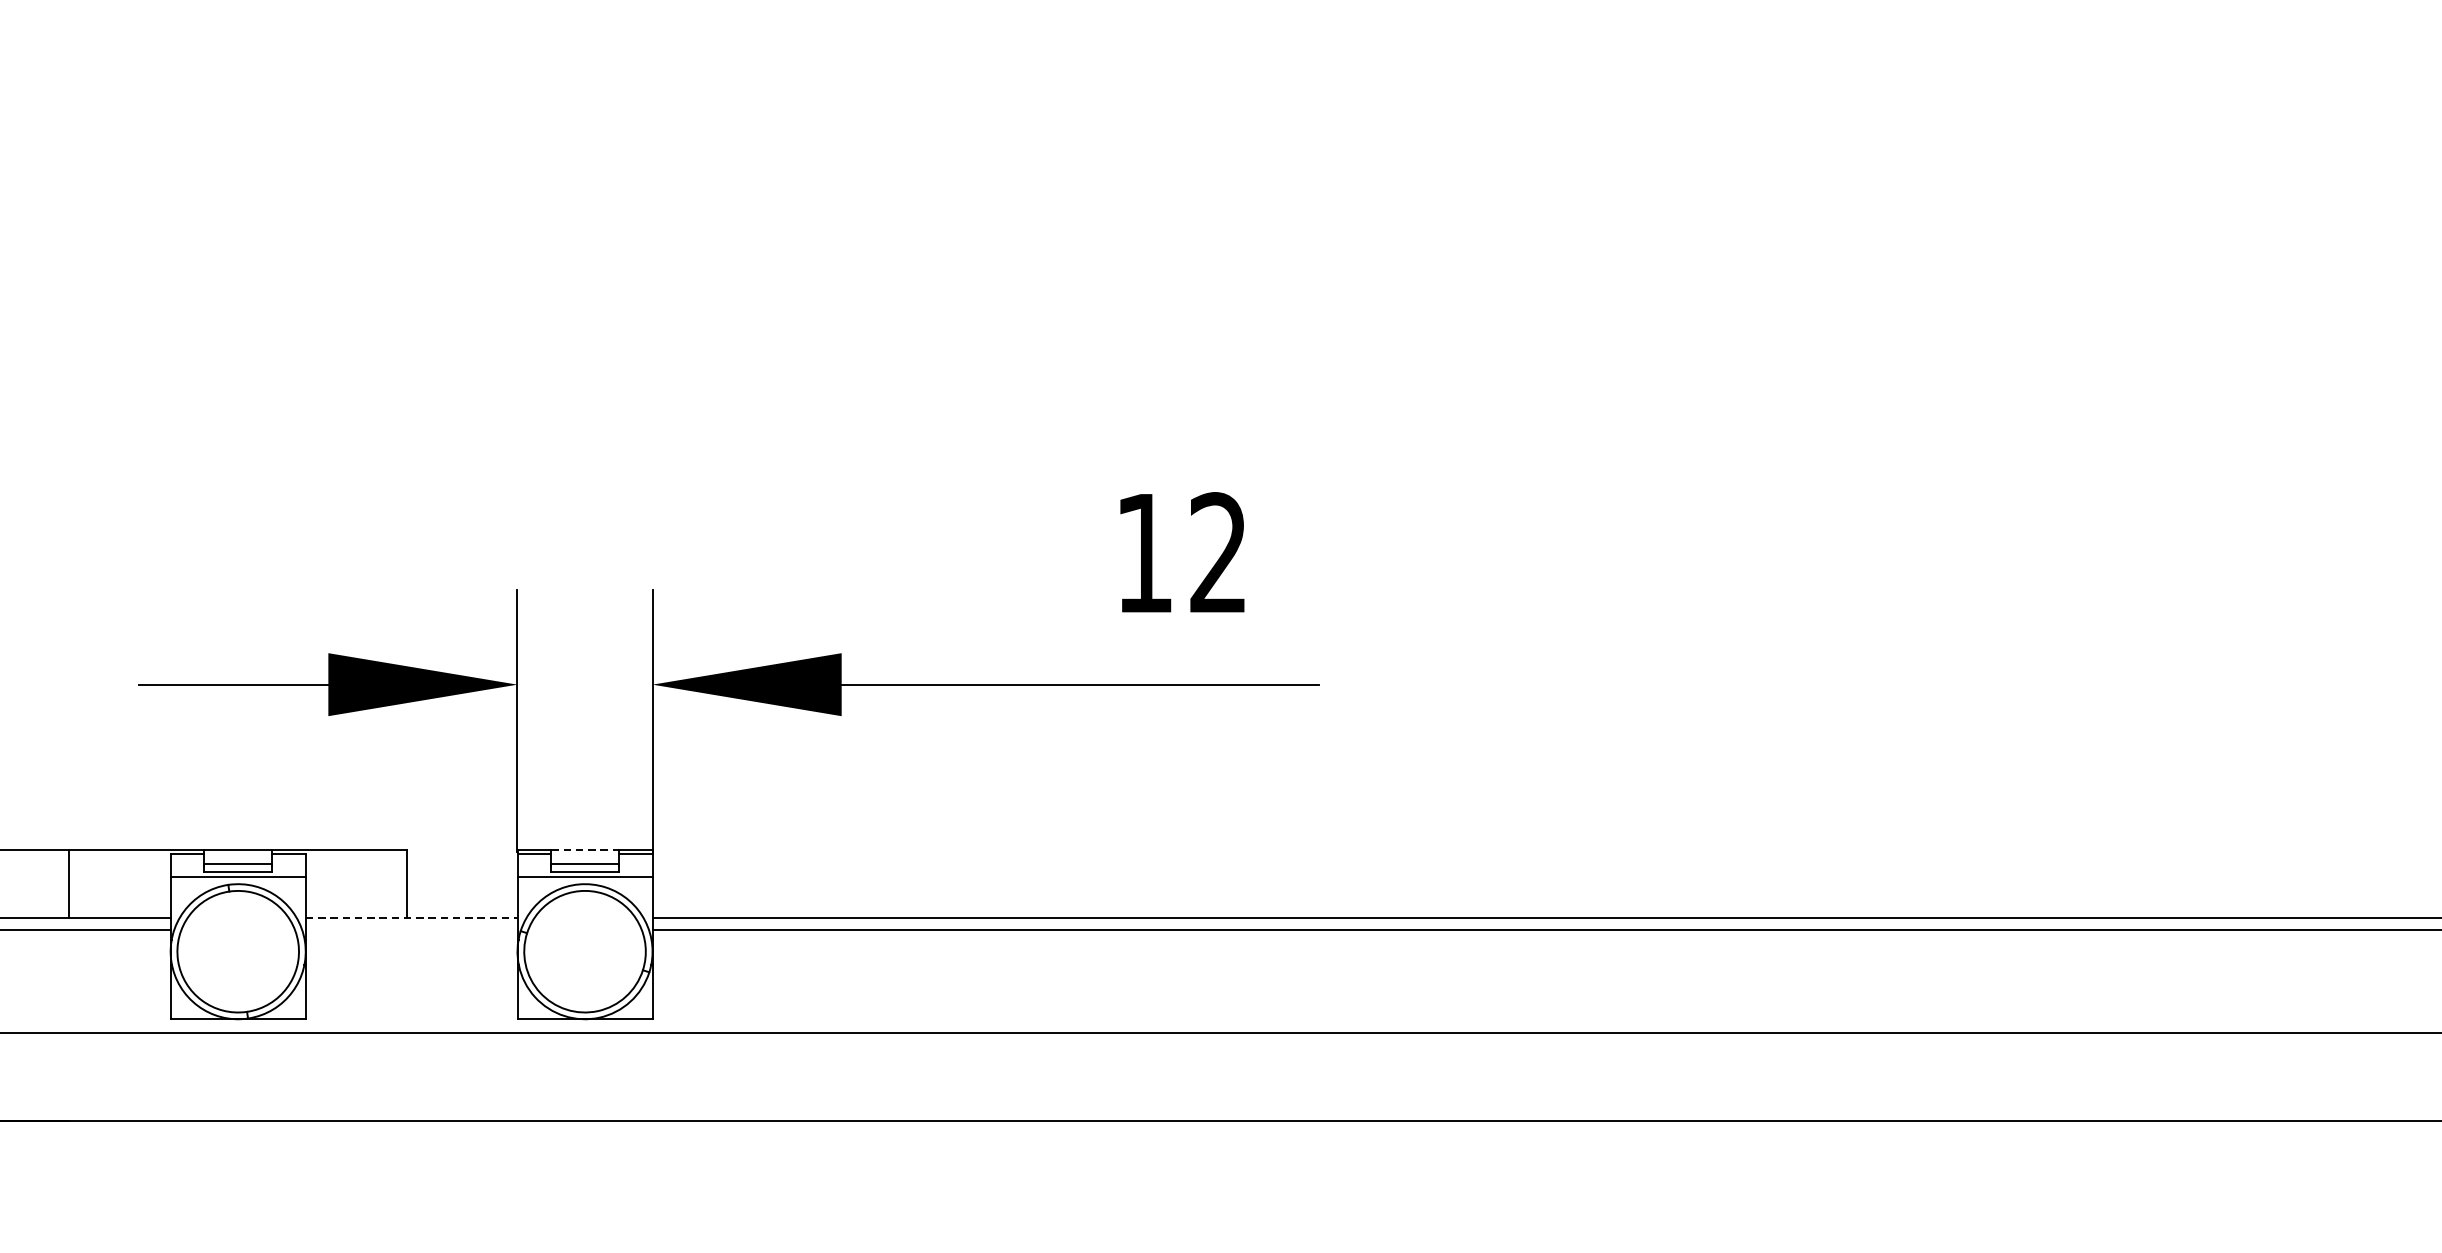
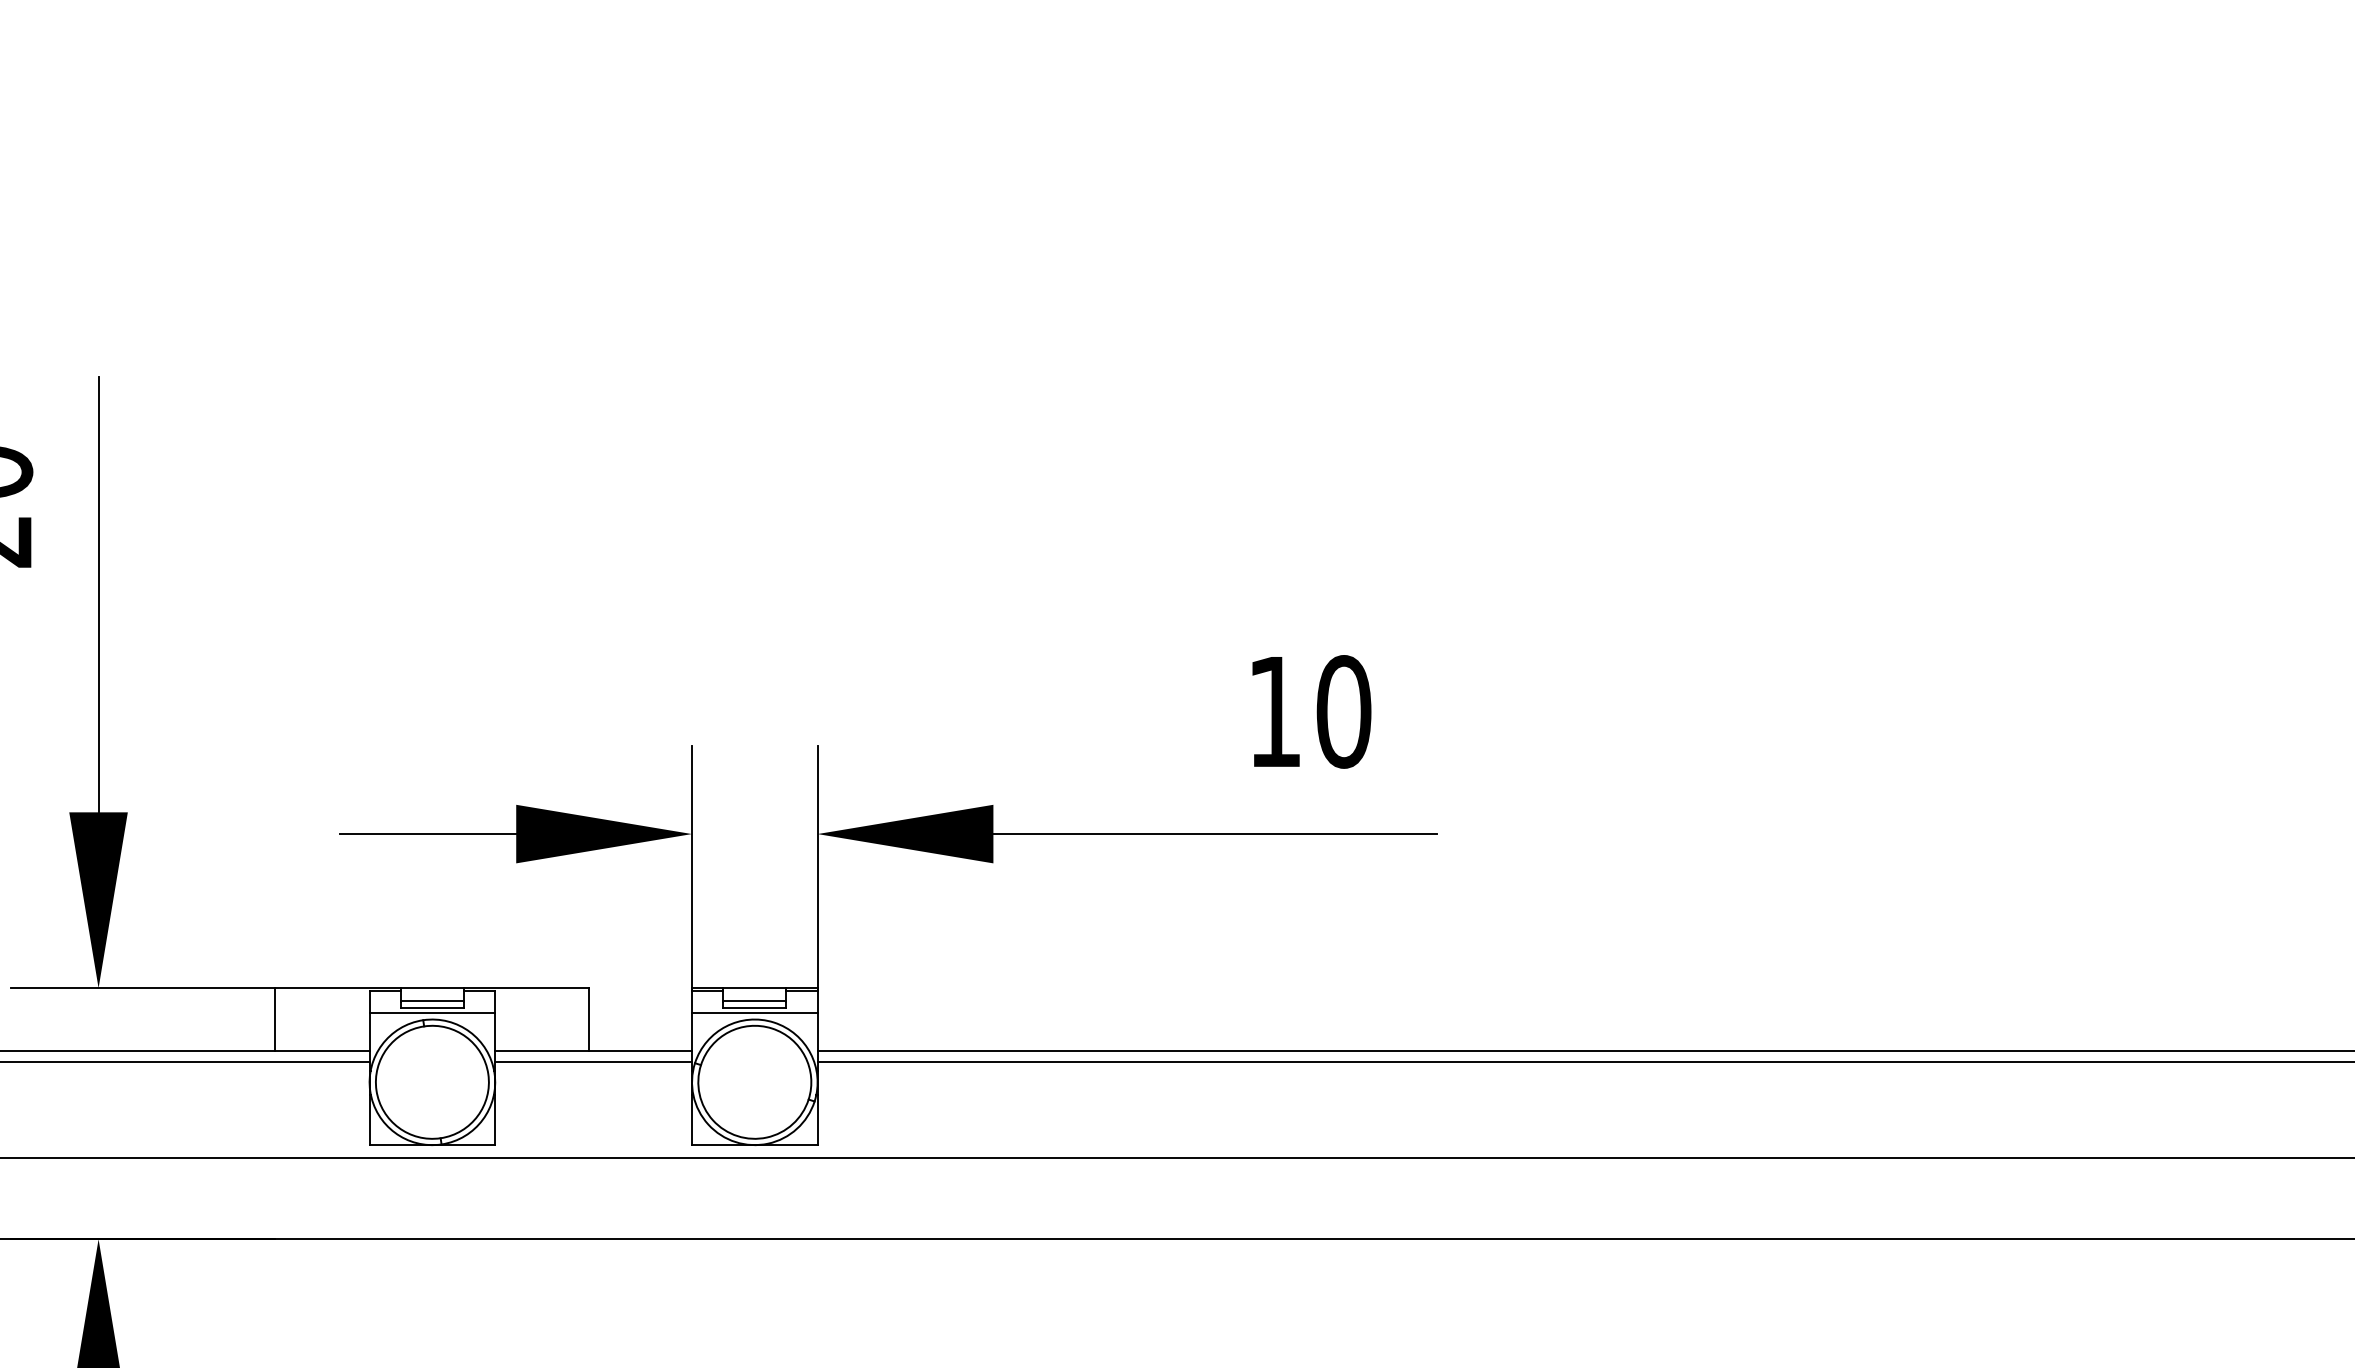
text: (1218, 552) -> (1343, 711), 12 -> 10
line: (585, 850) -> (755, 988), dashed -> solid
line: (412, 917) -> (594, 1050), dashed -> solid
line: (411, 929) -> (593, 1061), added

